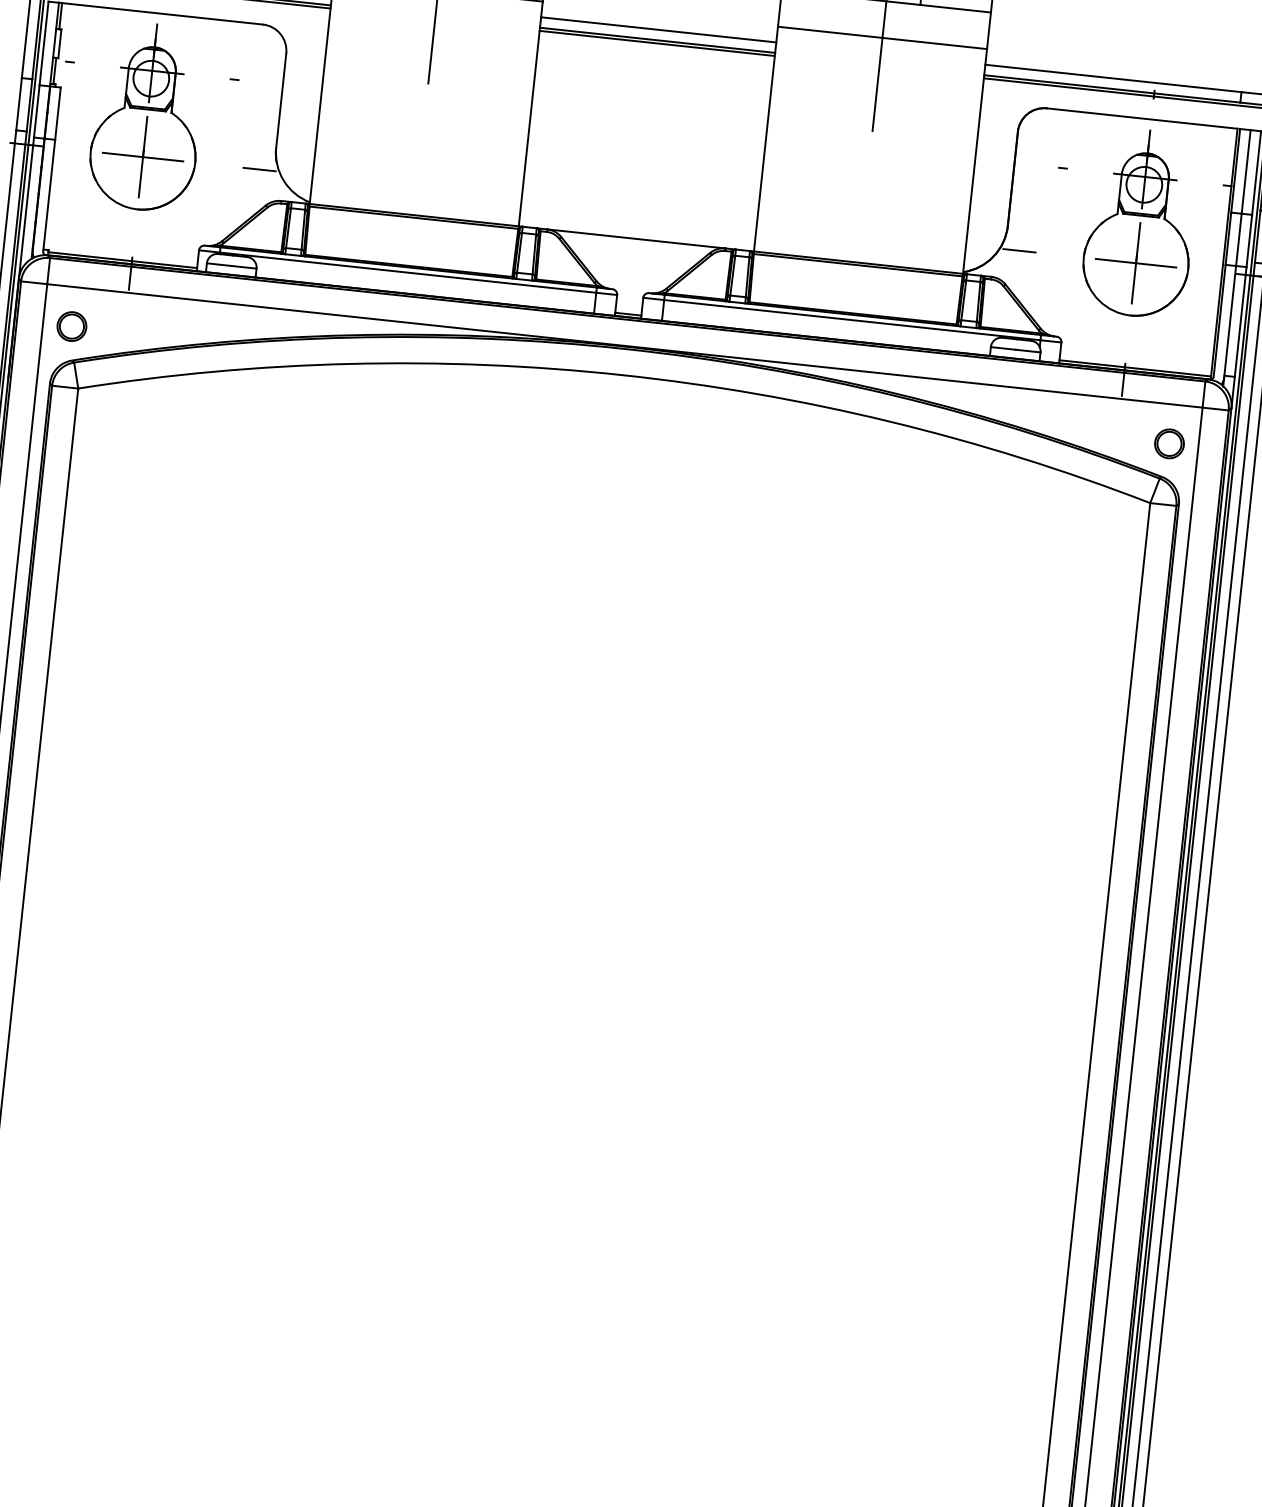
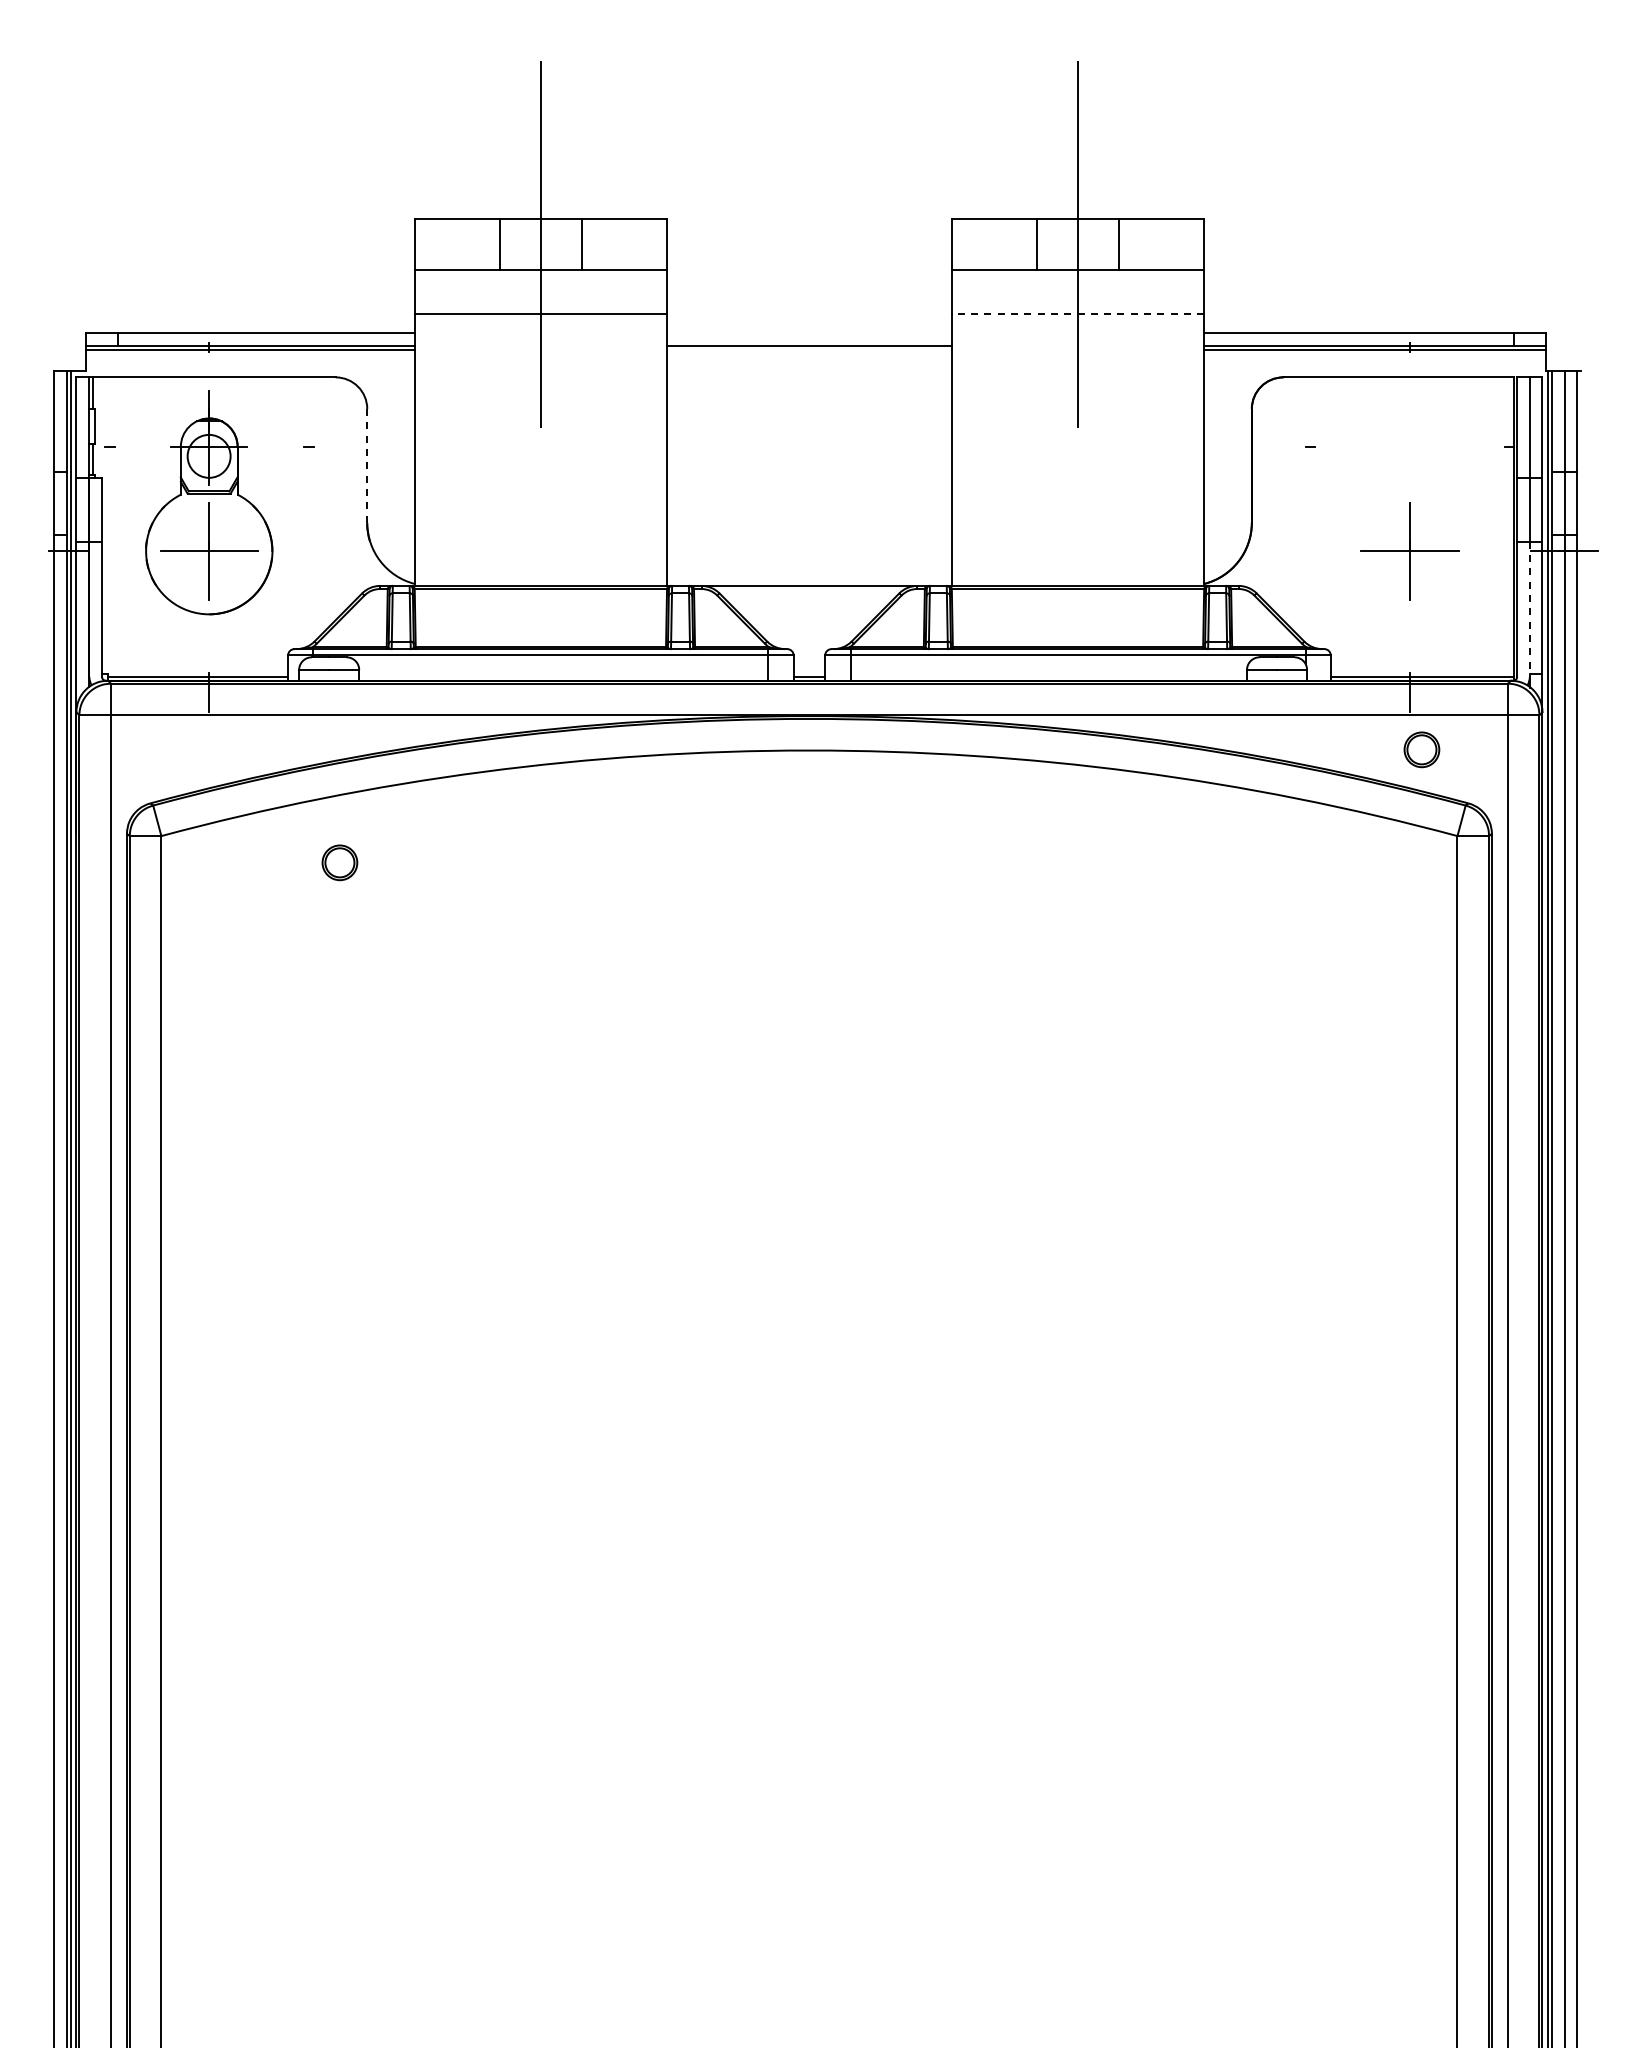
line: (658, 30) -> (809, 333), removed
line: (882, 38) -> (1077, 314), solid -> dashed
line: (657, 43) -> (809, 349), removed
line: (281, 100) -> (367, 465), solid -> dashed
line: (258, 169) -> (349, 551), removed
part: (1140, 222) -> (1409, 502), removed
line: (1019, 251) -> (1268, 551), removed
line: (1229, 322) -> (1529, 609), solid -> dashed
part: (71, 326) -> (339, 862), moved
part: (1169, 443) -> (1421, 749), moved

